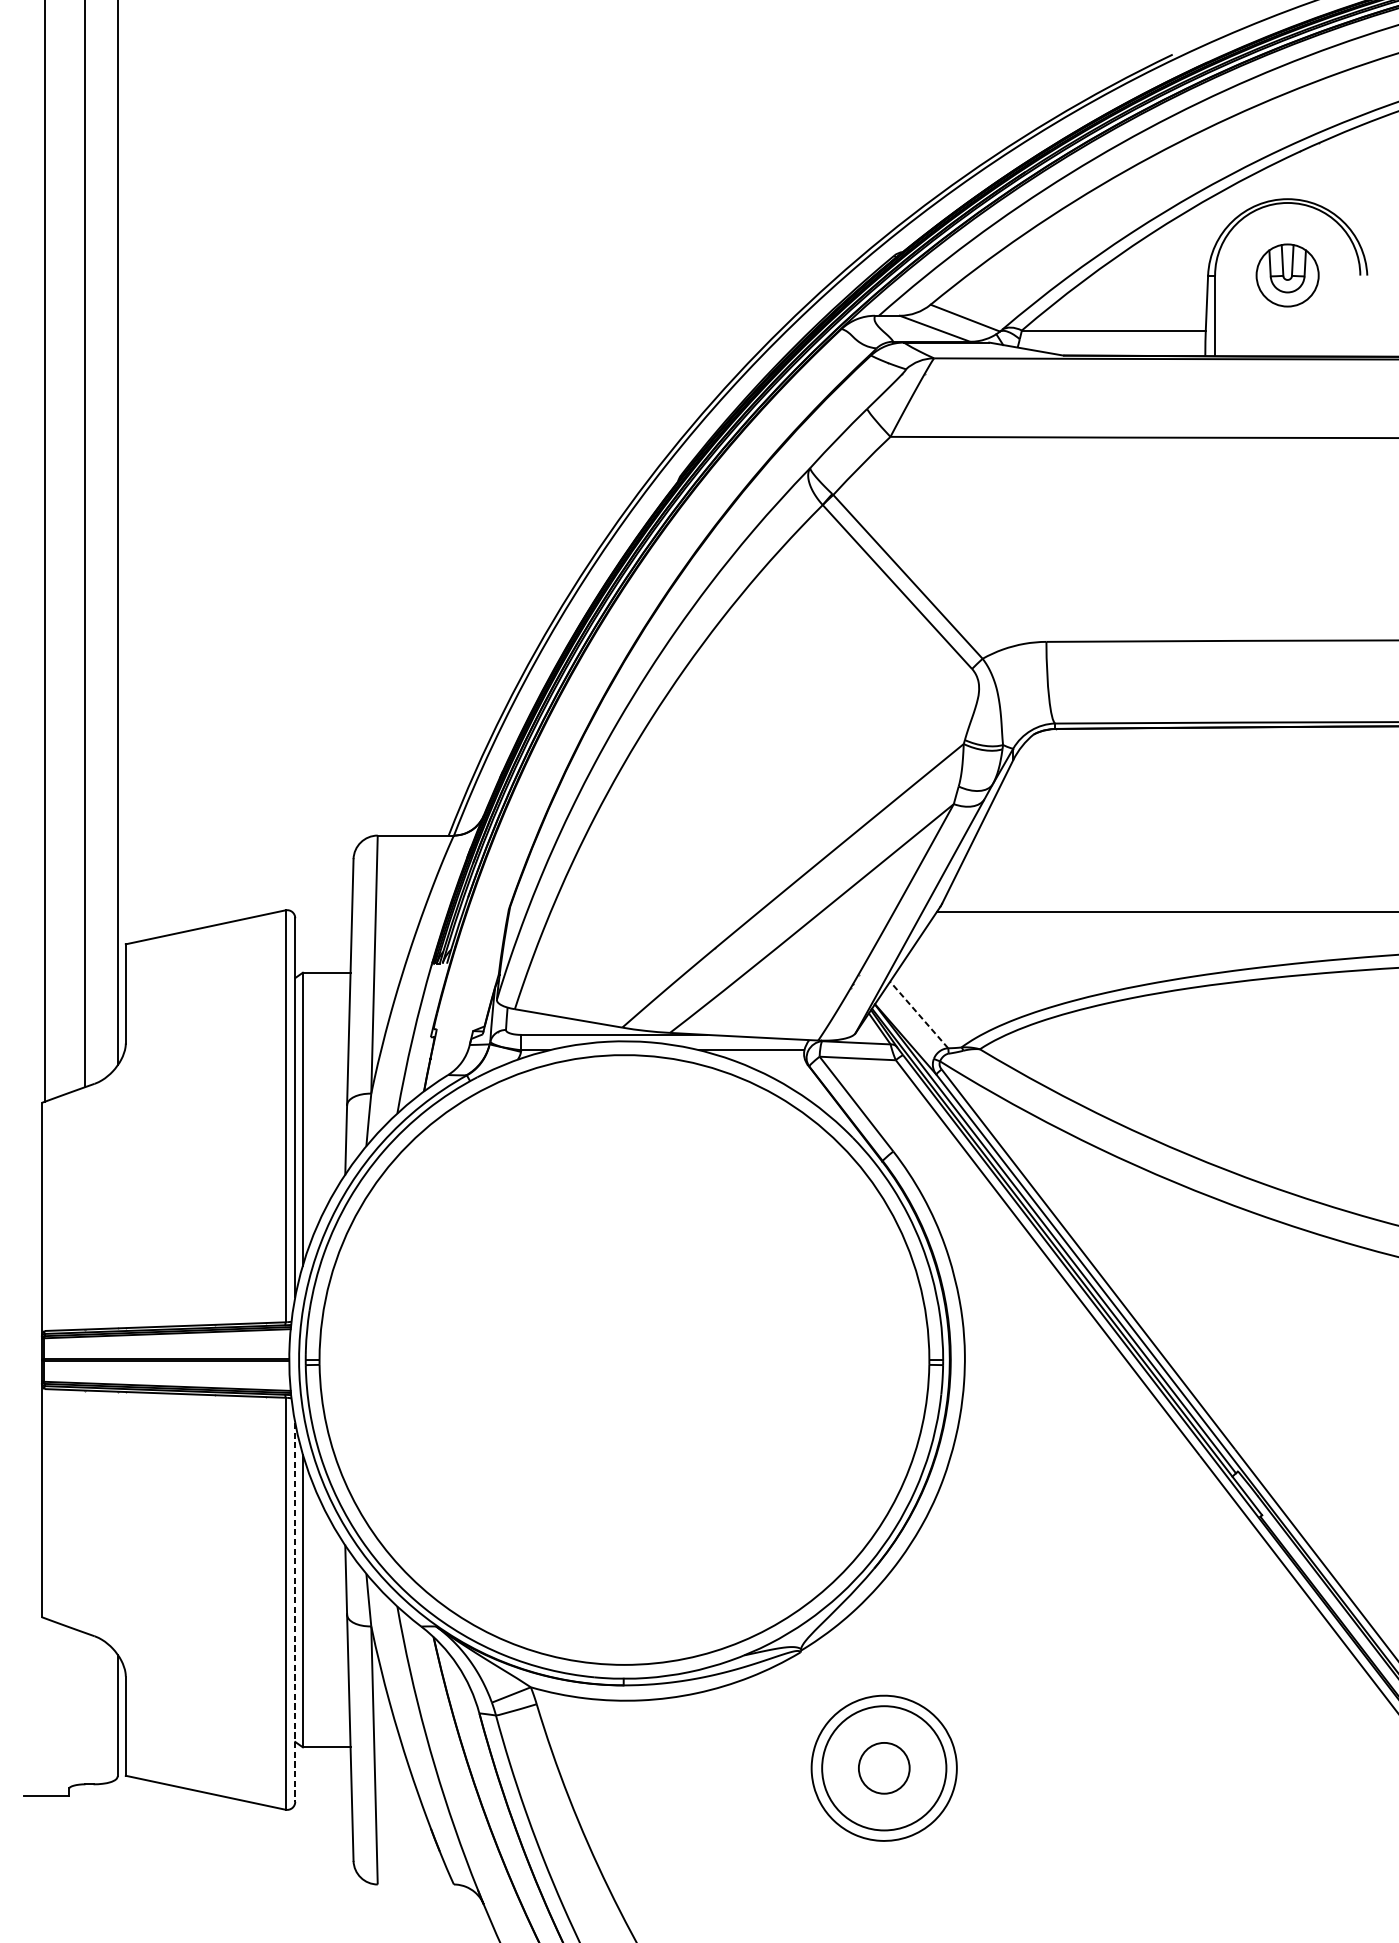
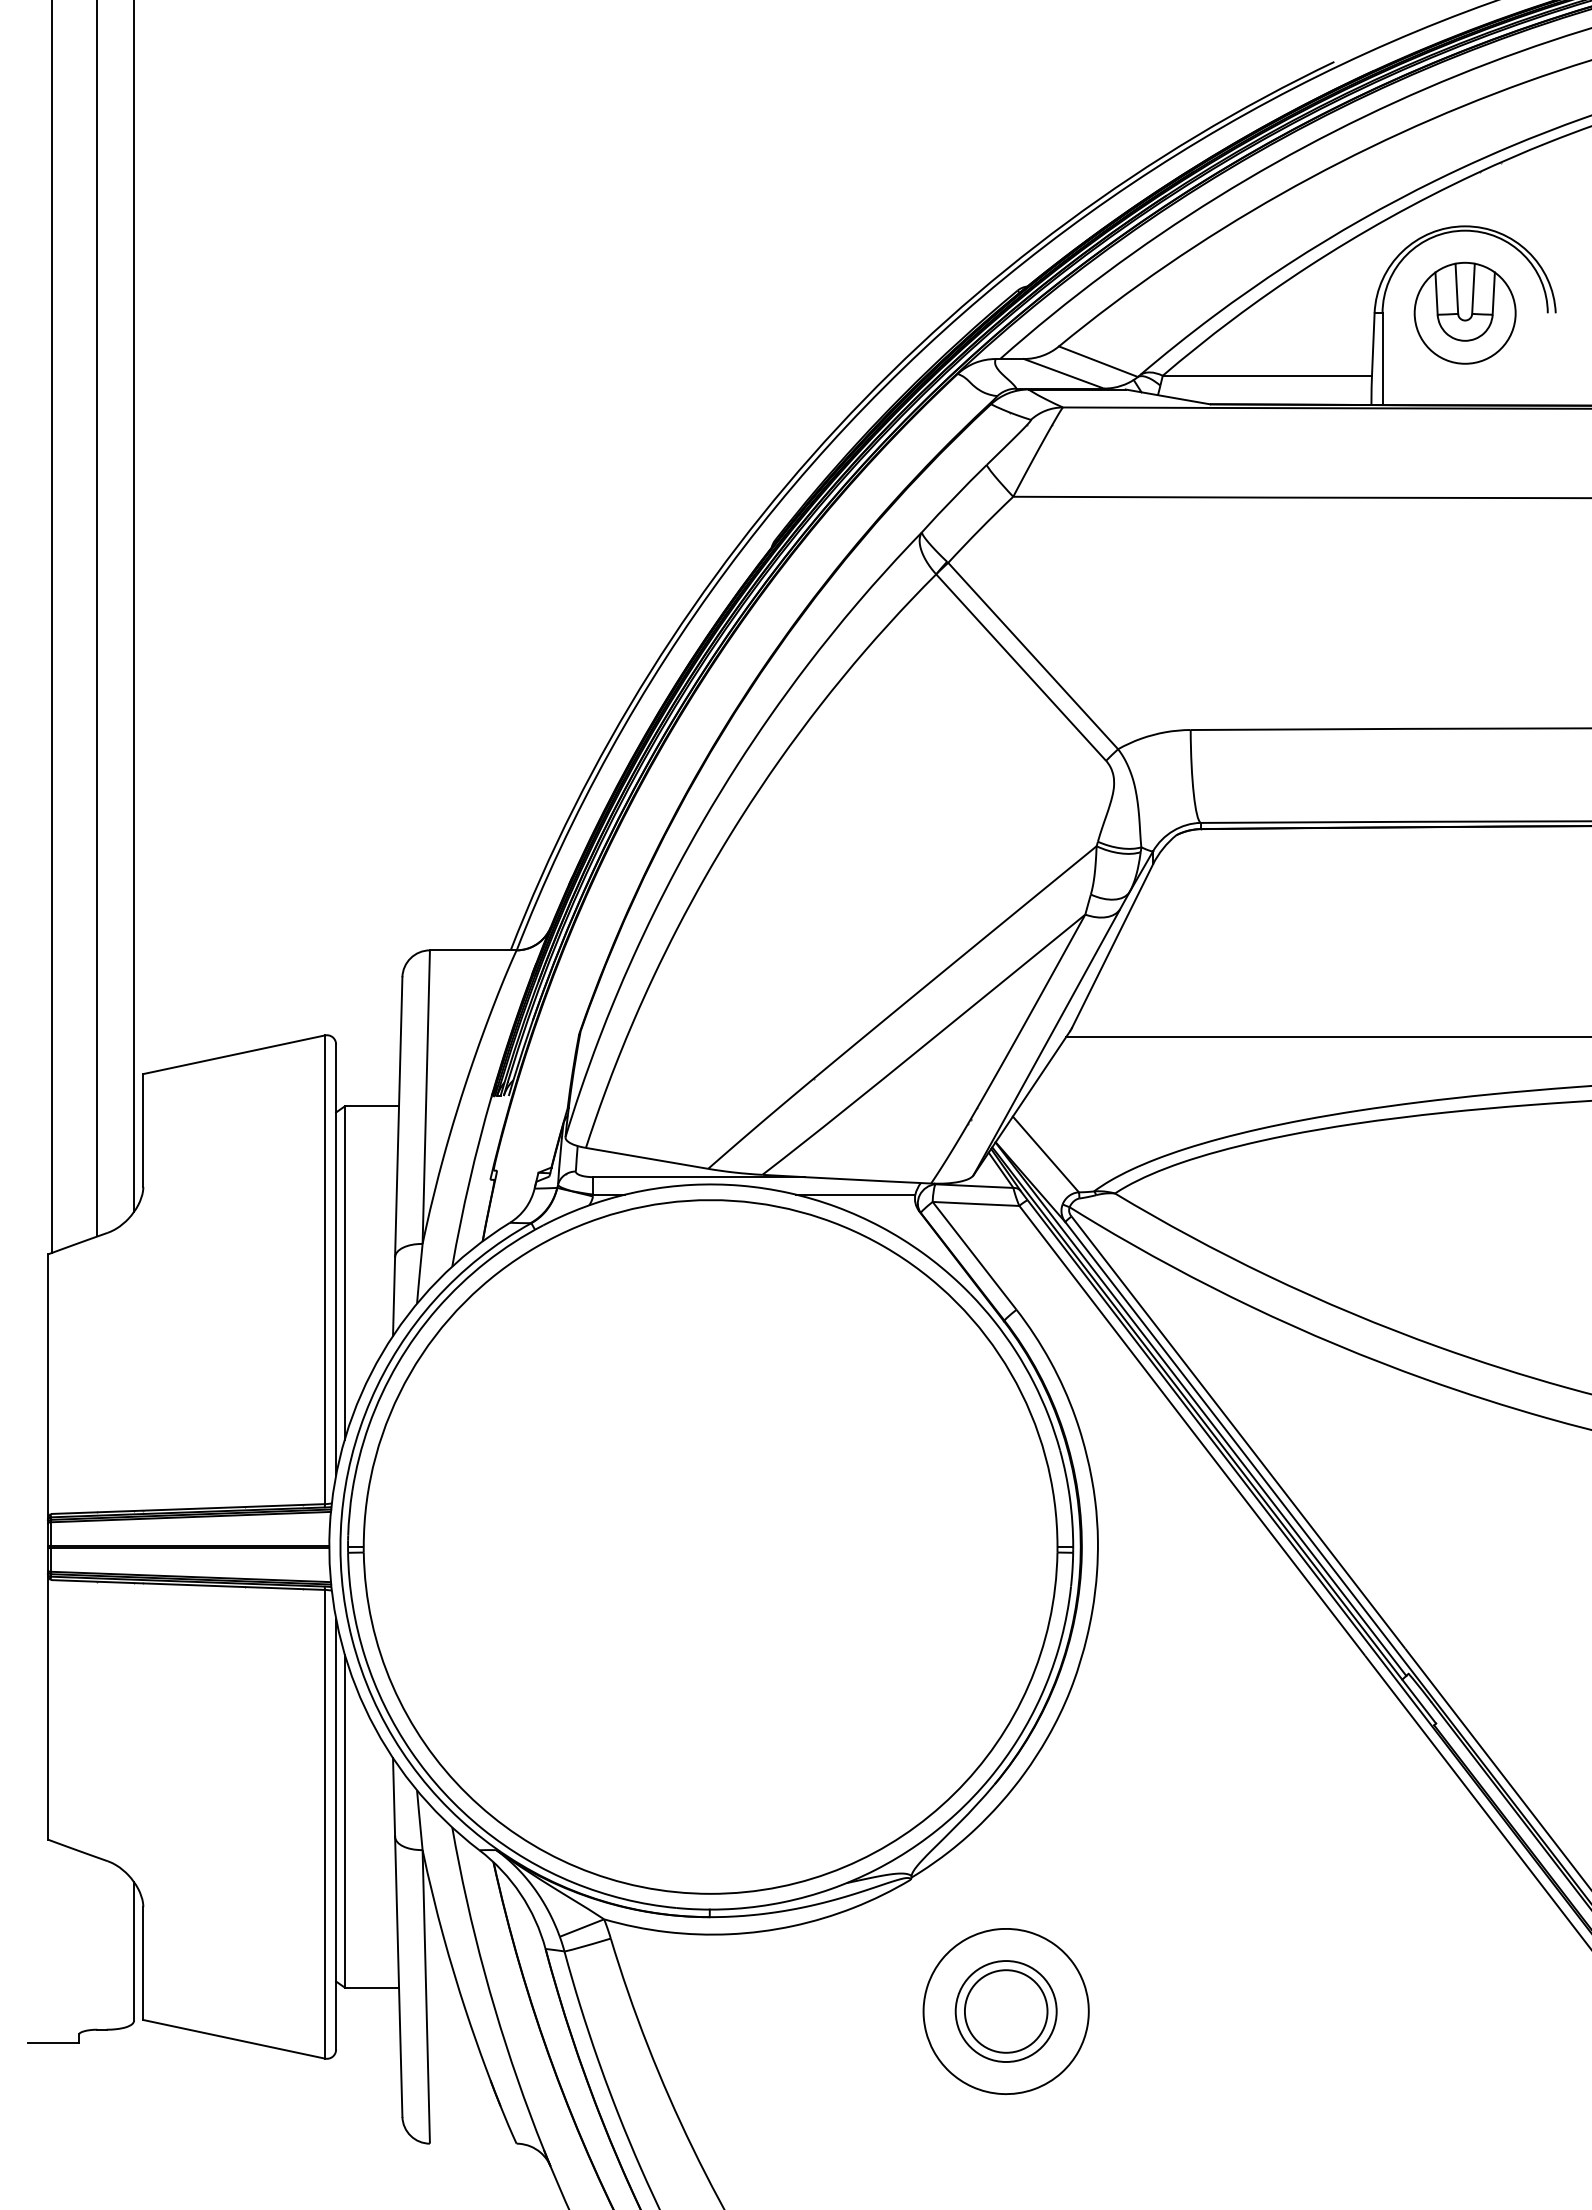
part: (1287, 274) -> (1464, 312), size x1.43
line: (918, 1015) -> (1045, 1154), dashed -> solid
line: (295, 1612) -> (336, 1834), dashed -> solid
circle: (883, 1768) -> (1005, 2011), size x0.71
circle: (883, 1768) -> (1005, 2011), size x1.43

